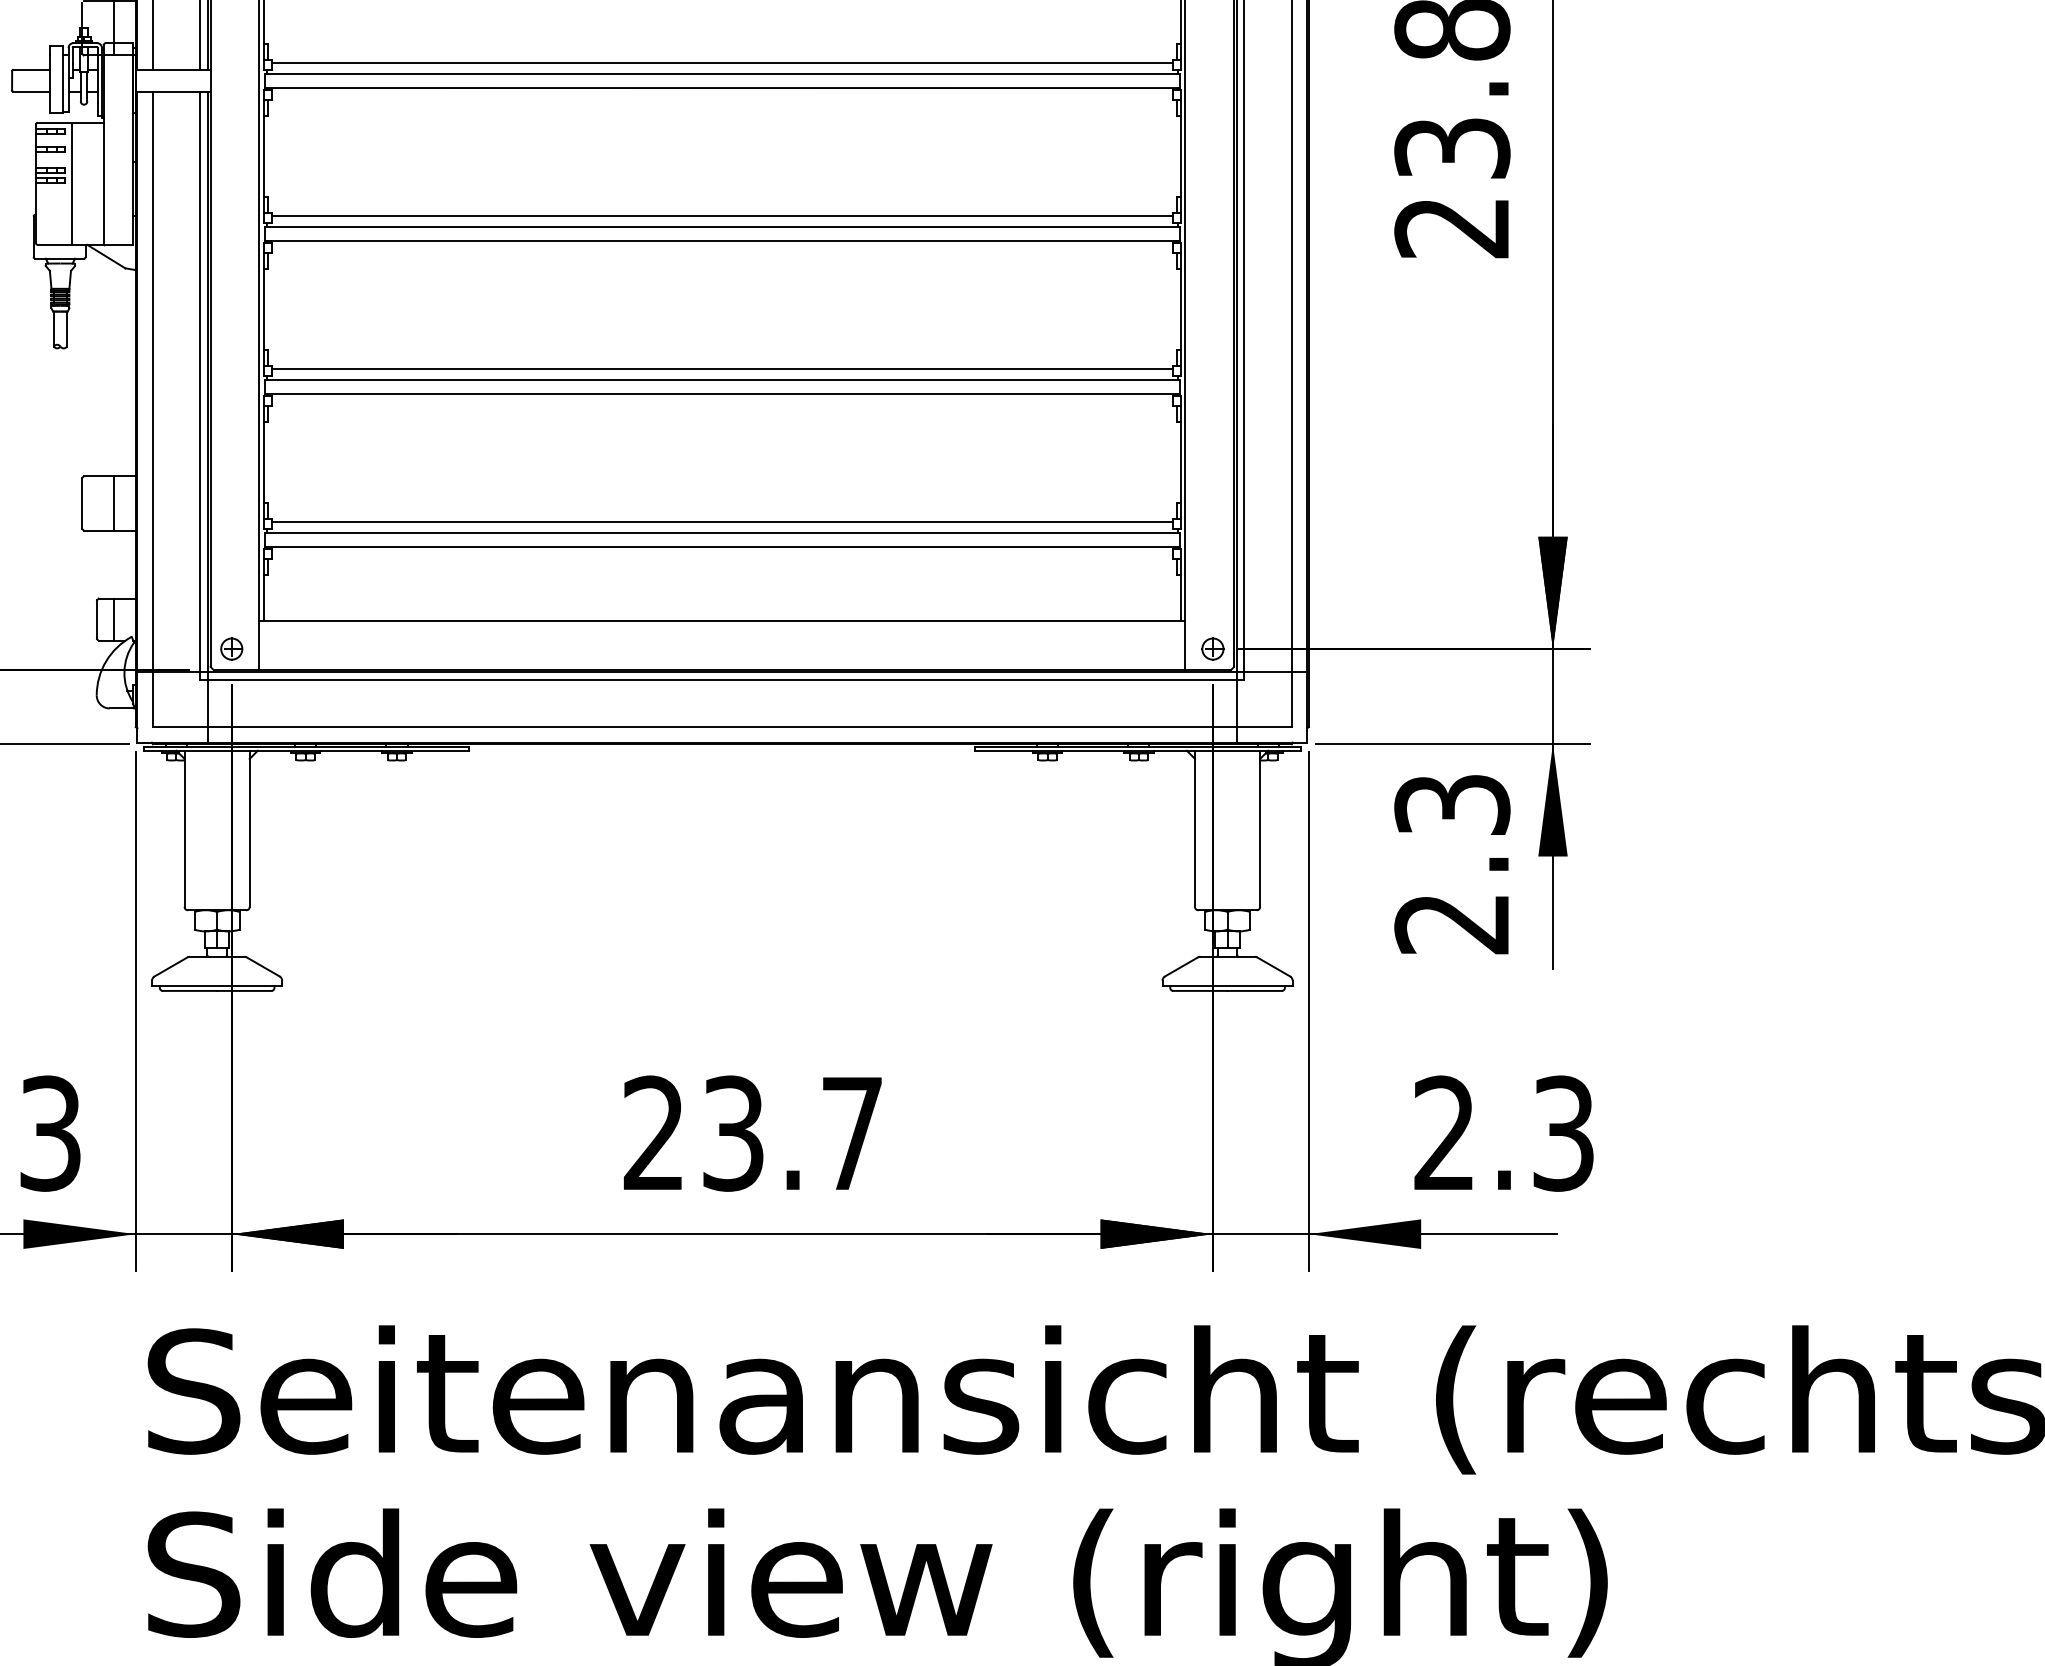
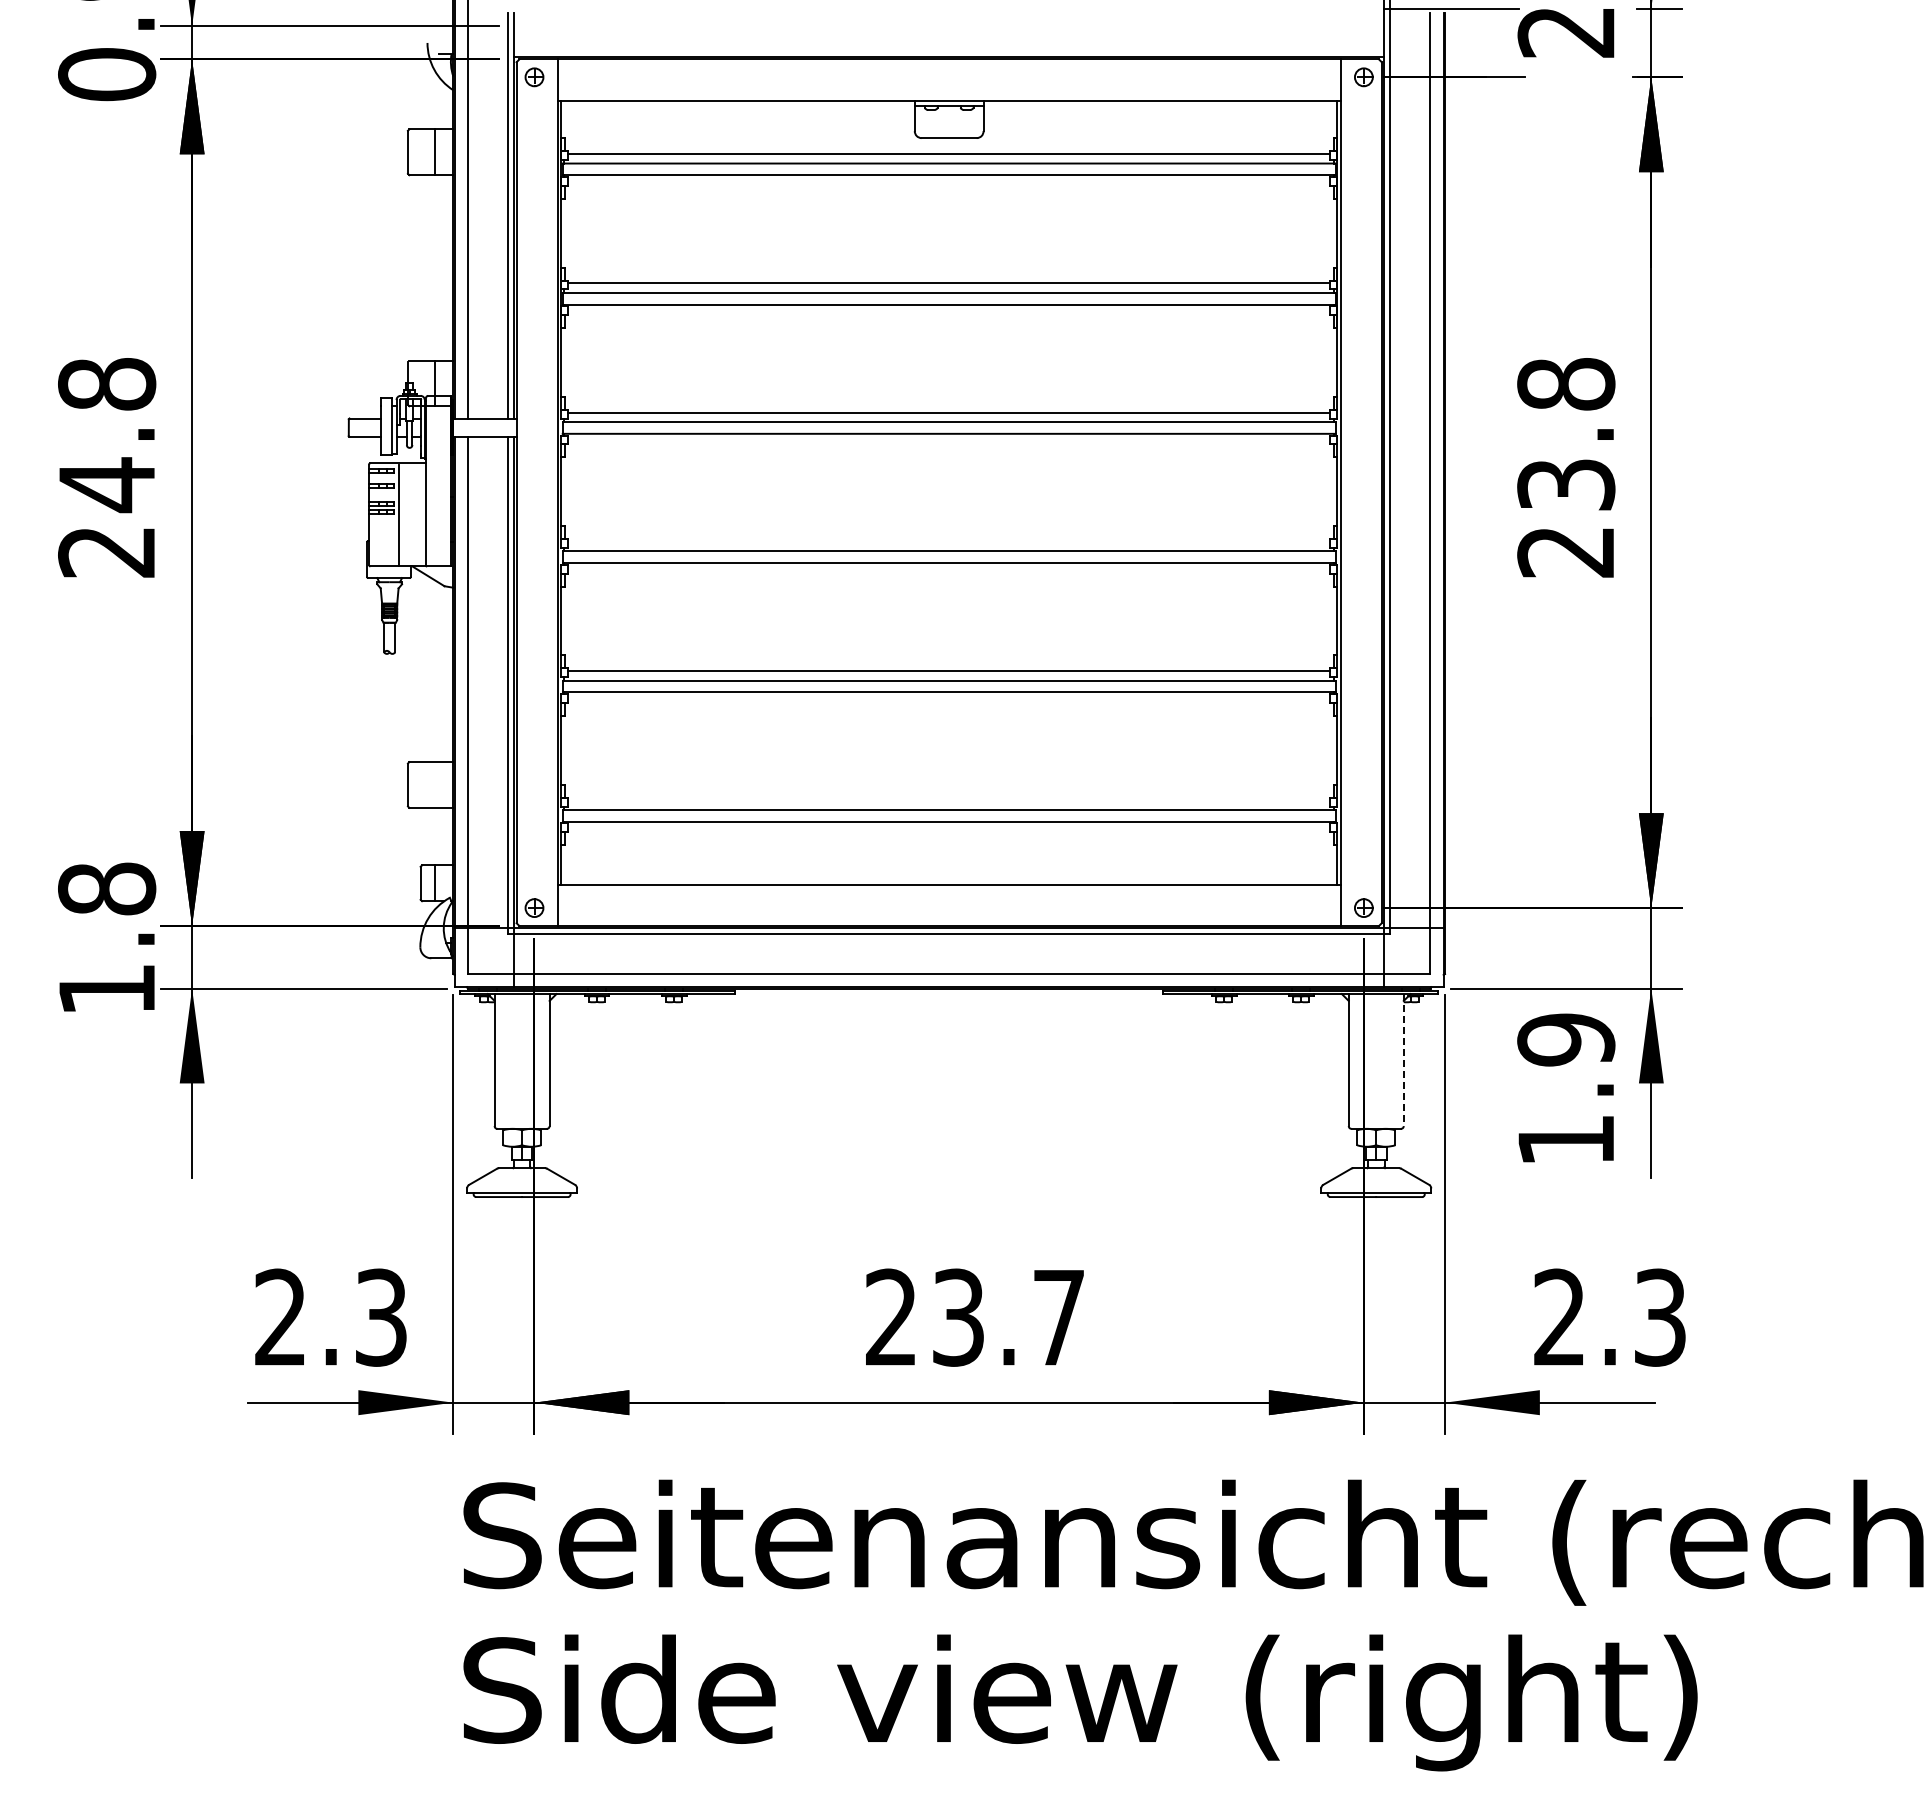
line: (722, 215) -> (949, 541), removed
line: (114, 502) -> (435, 784), removed
line: (722, 521) -> (949, 800), removed
line: (1259, 829) -> (1403, 1060), solid -> dashed
text: (1452, 863) -> (1566, 1089), 2.3 -> 1.9

